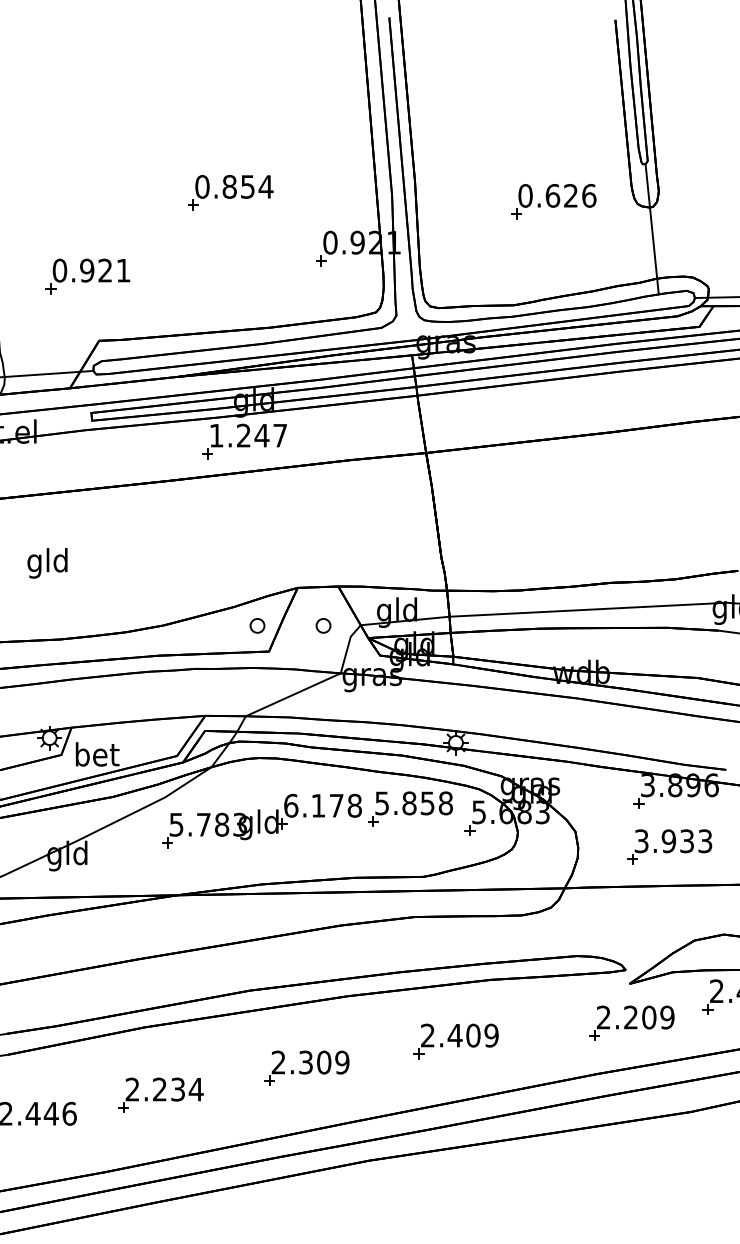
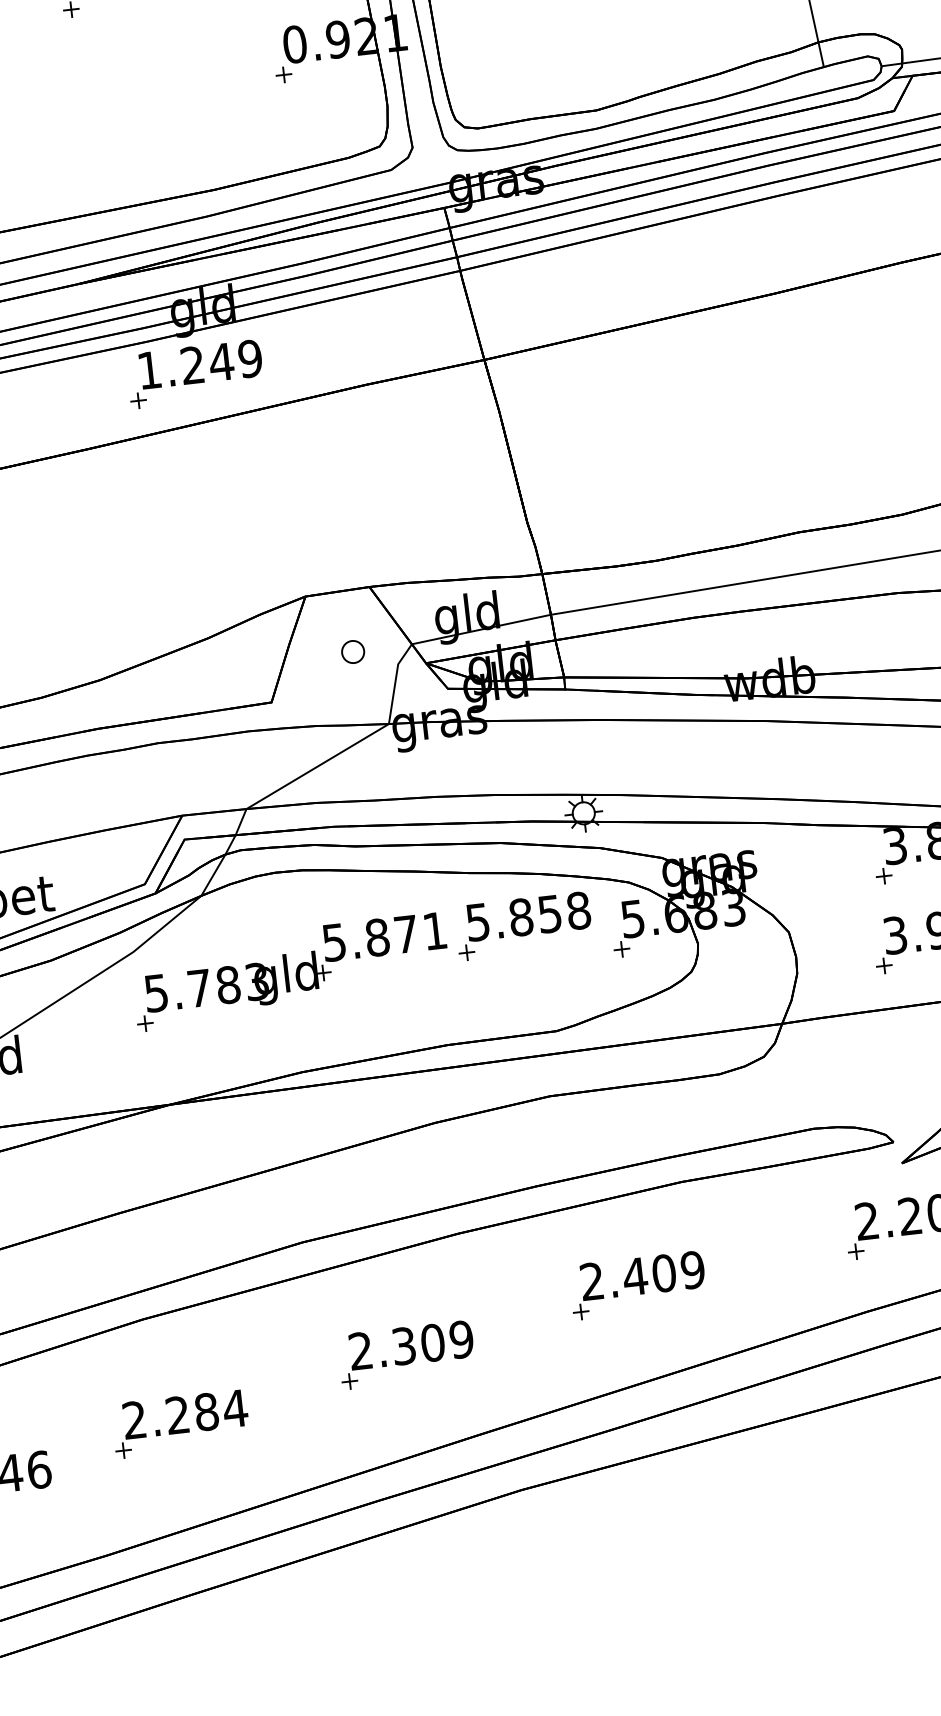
text: (280, 435) -> (250, 358), 1.247 -> 1.249
part: (257, 625) -> (248, 663), removed
text: (322, 805) -> (383, 936), 6.178 -> 5.871
text: (178, 1089) -> (207, 1411), 2.234 -> 2.284

